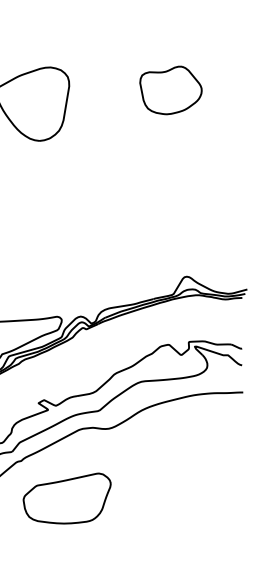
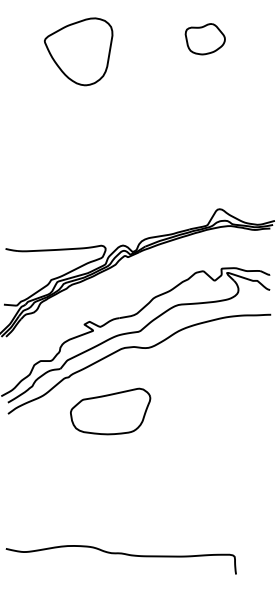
part: (171, 89) -> (205, 38), size x0.7

